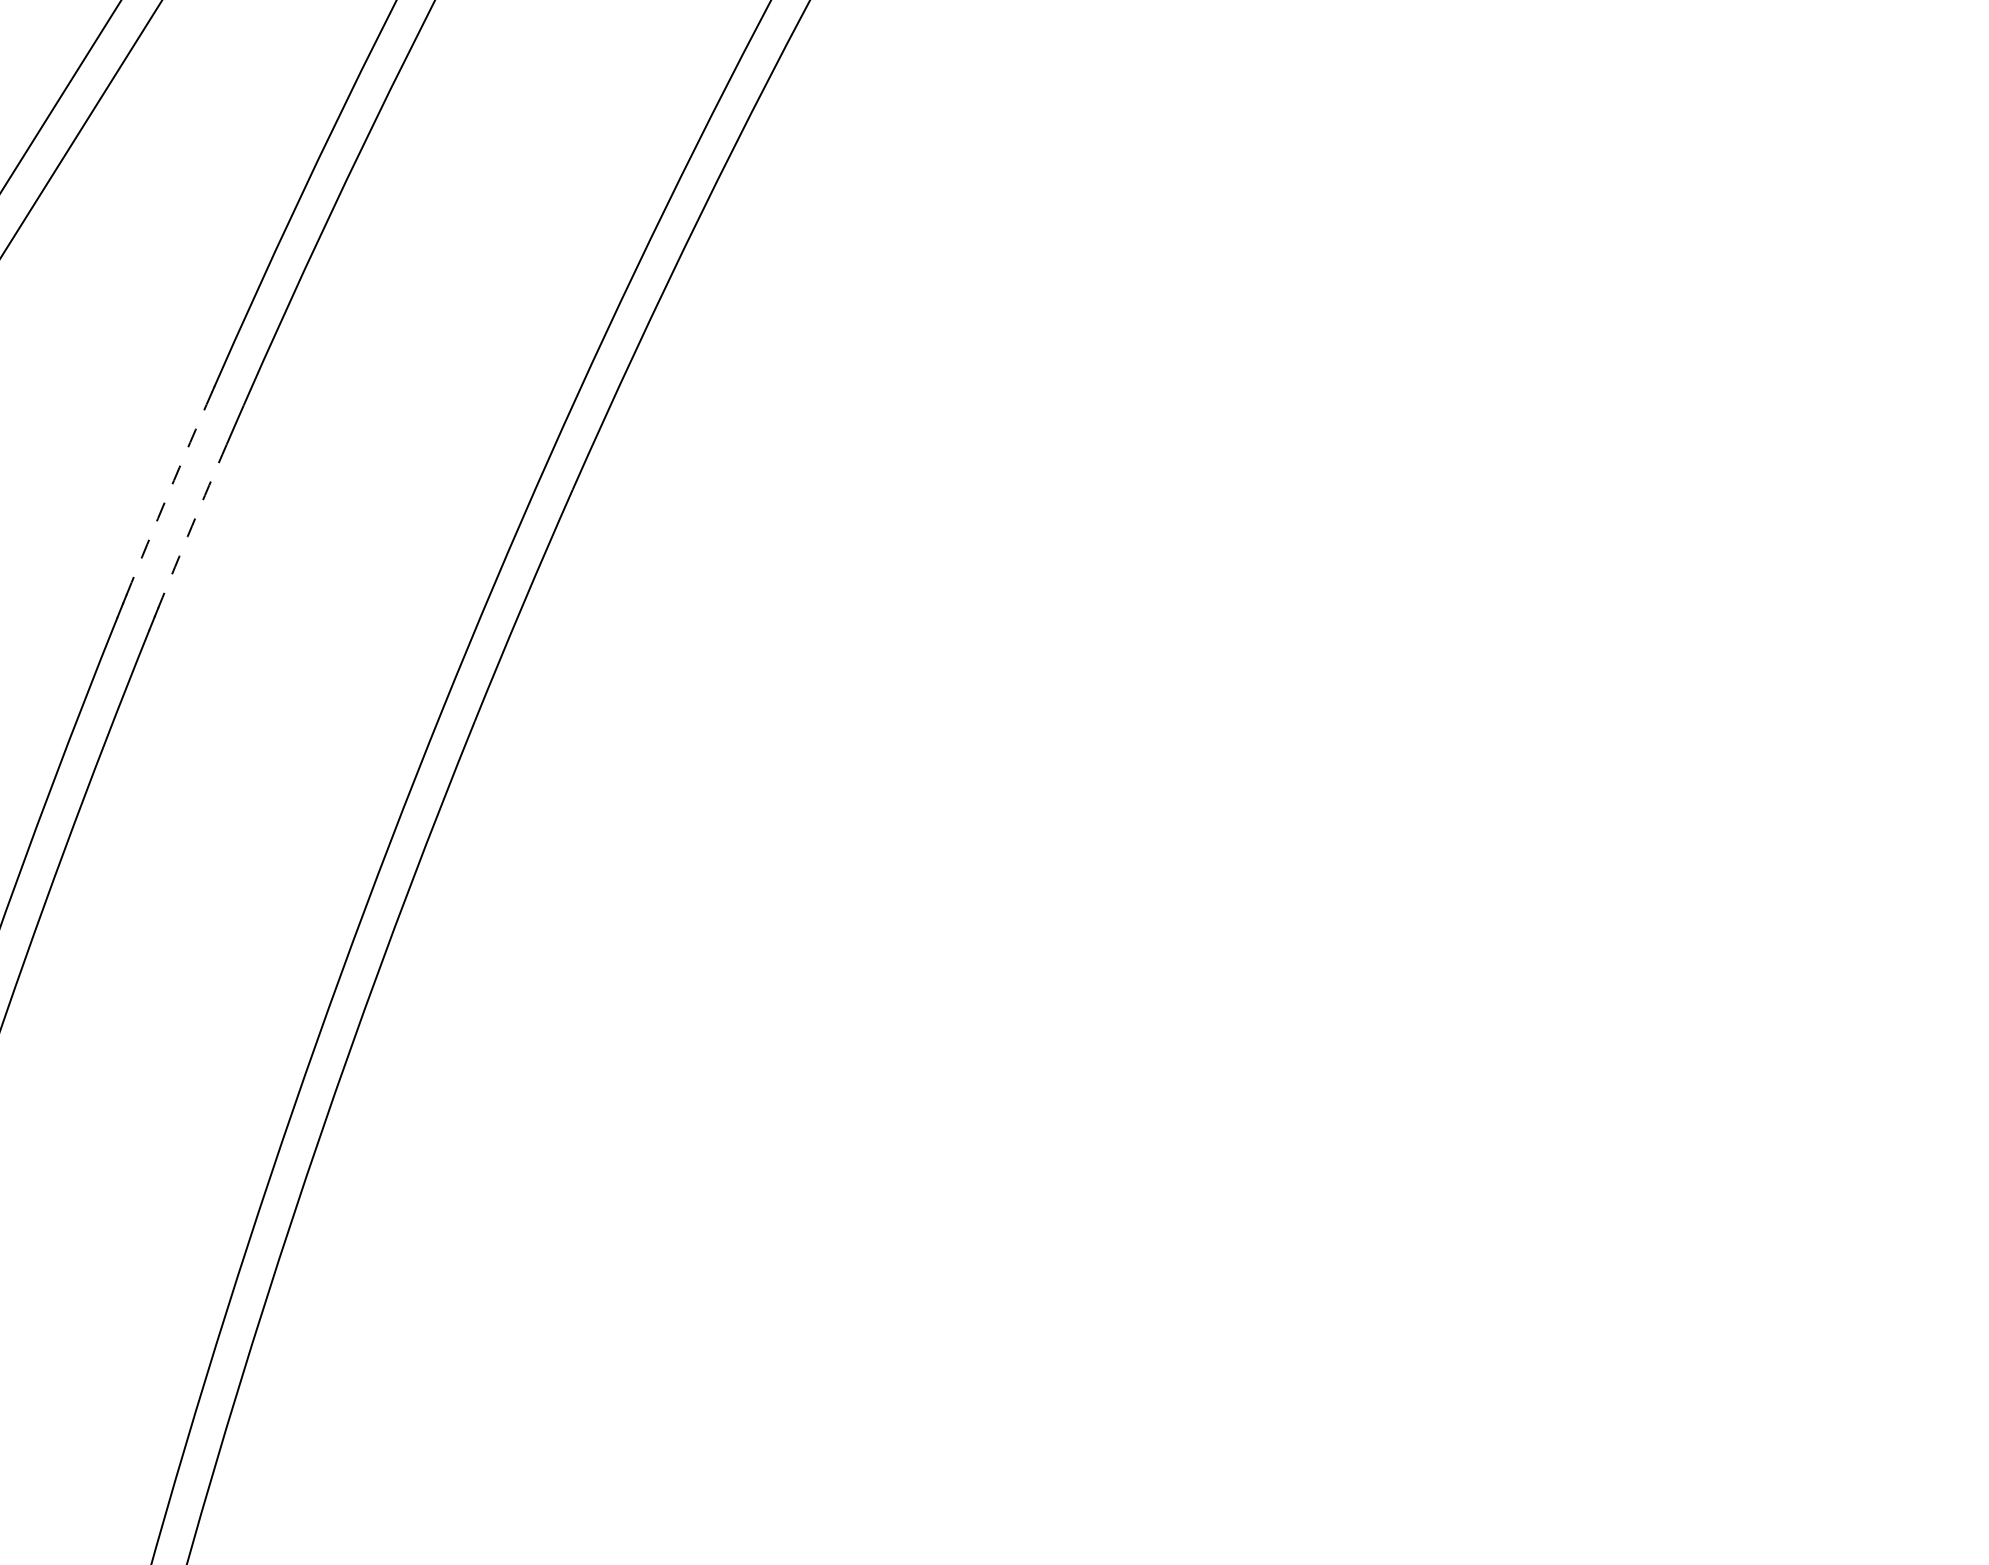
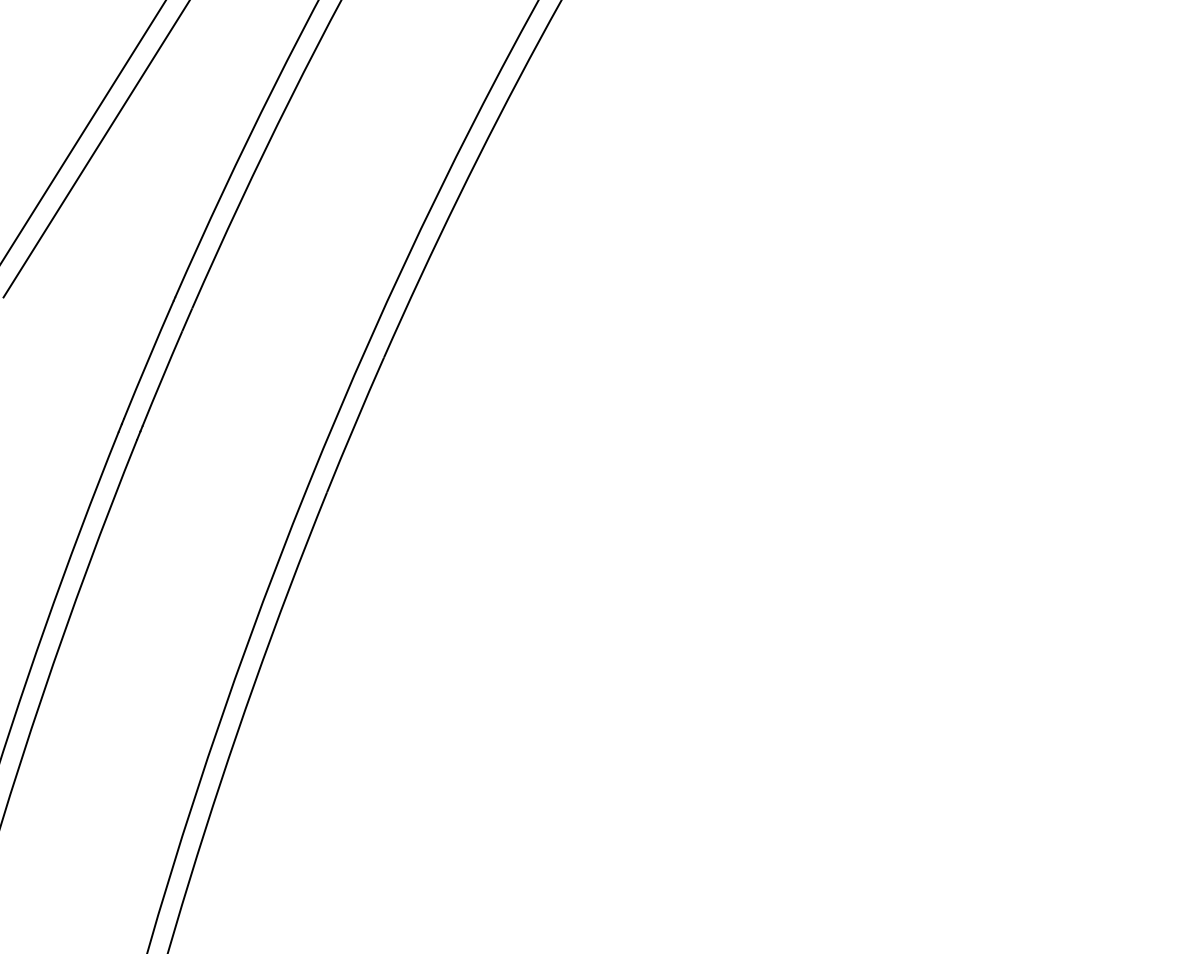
arc: (168, 493) -> (148, 359), dashed -> solid
arc: (192, 525) -> (162, 378), dashed -> solid

